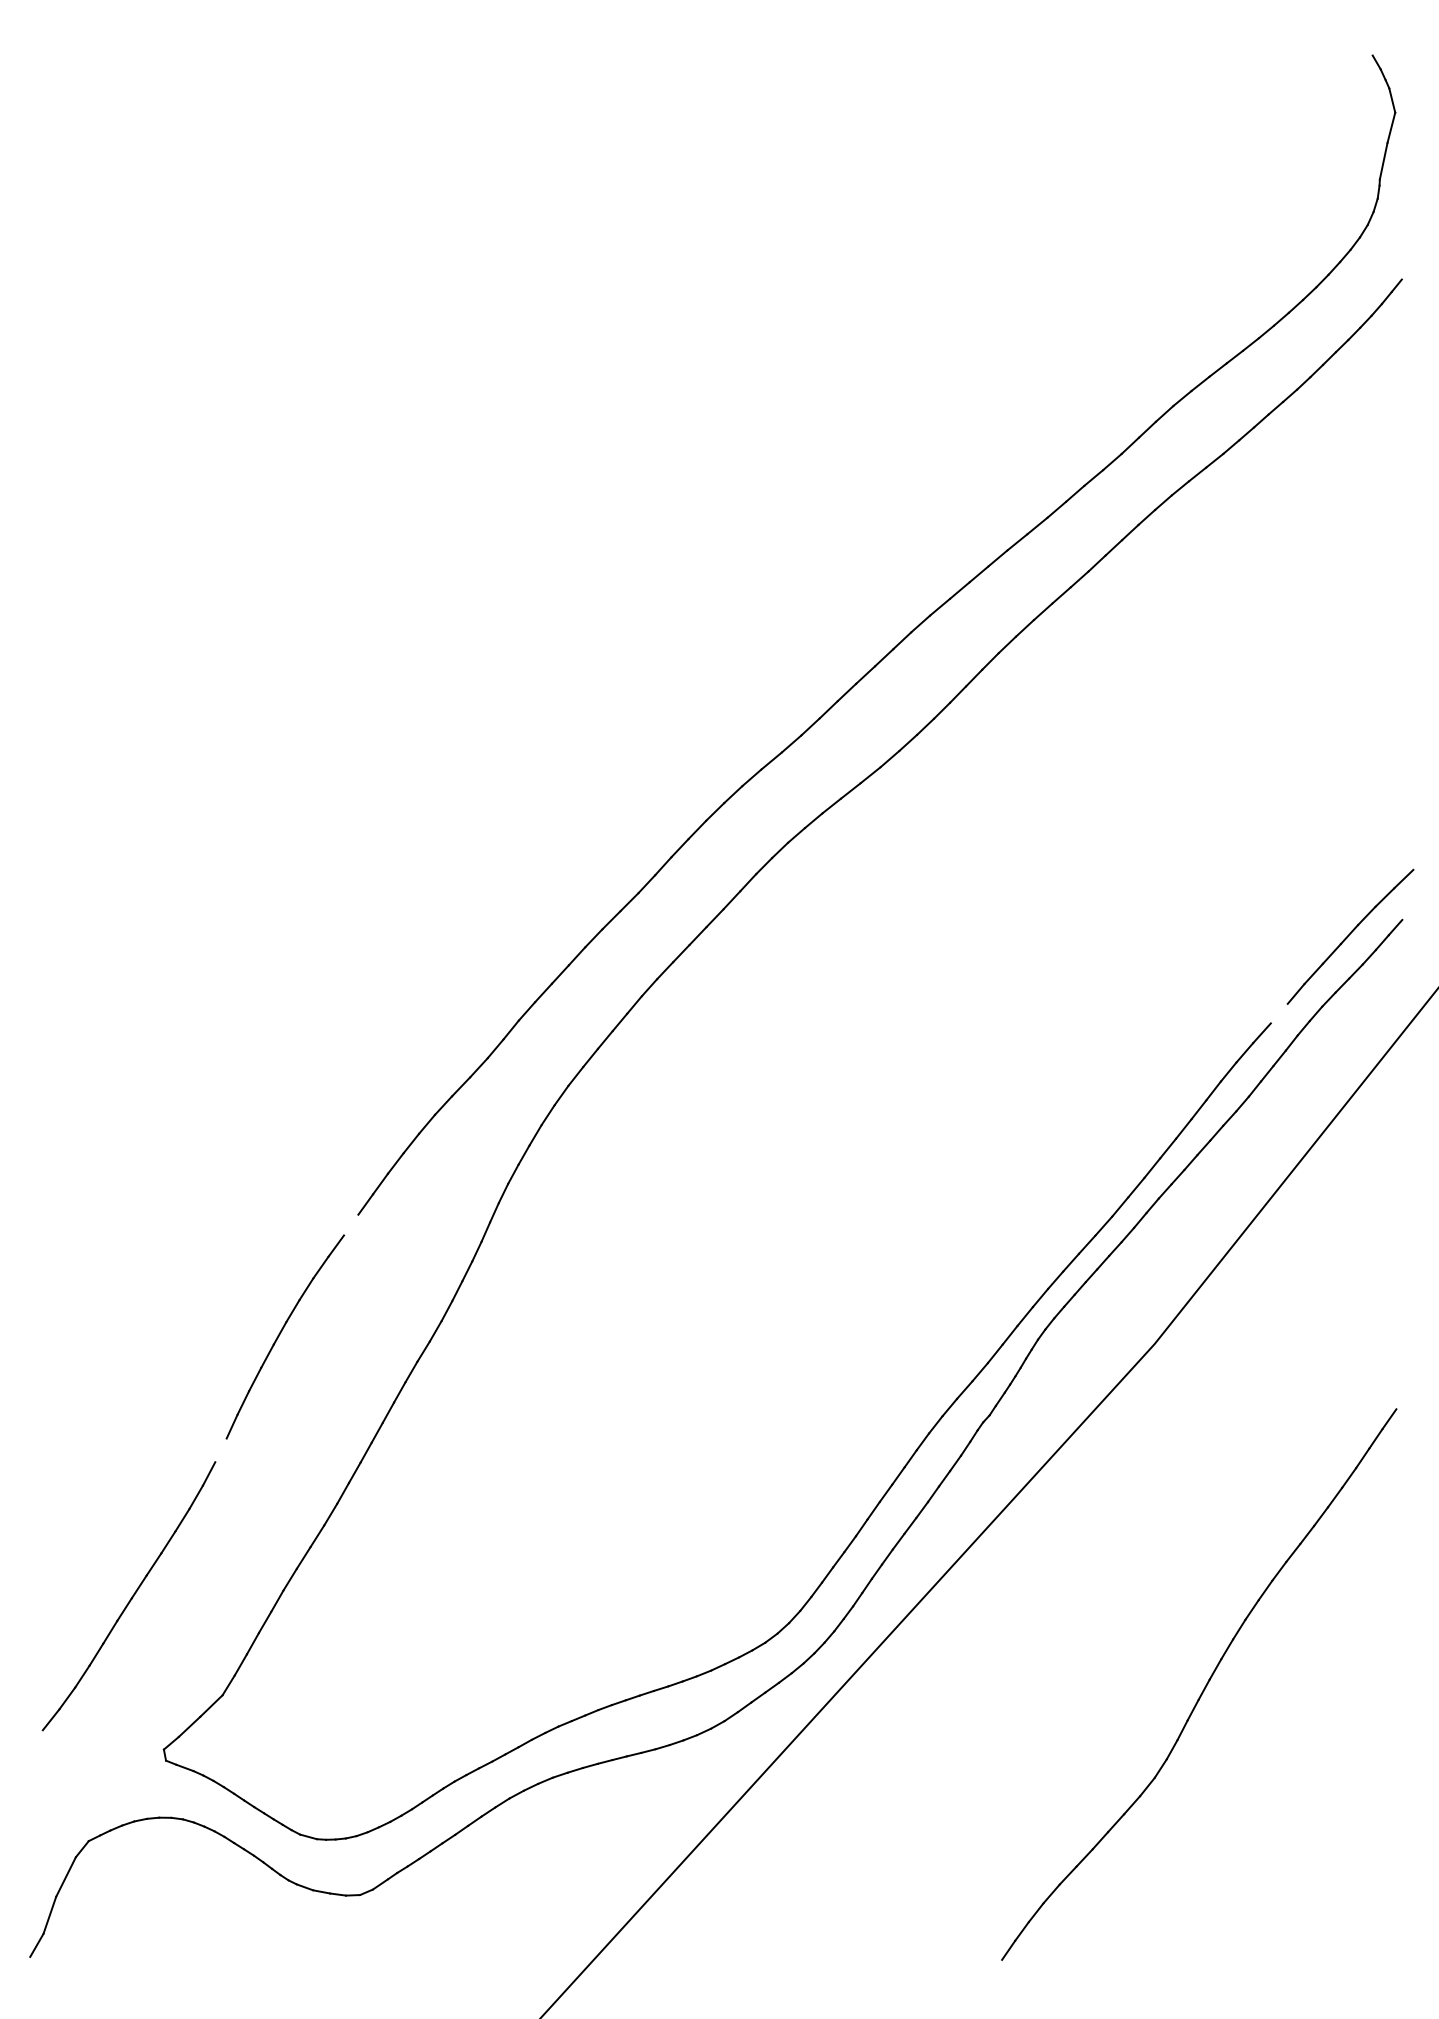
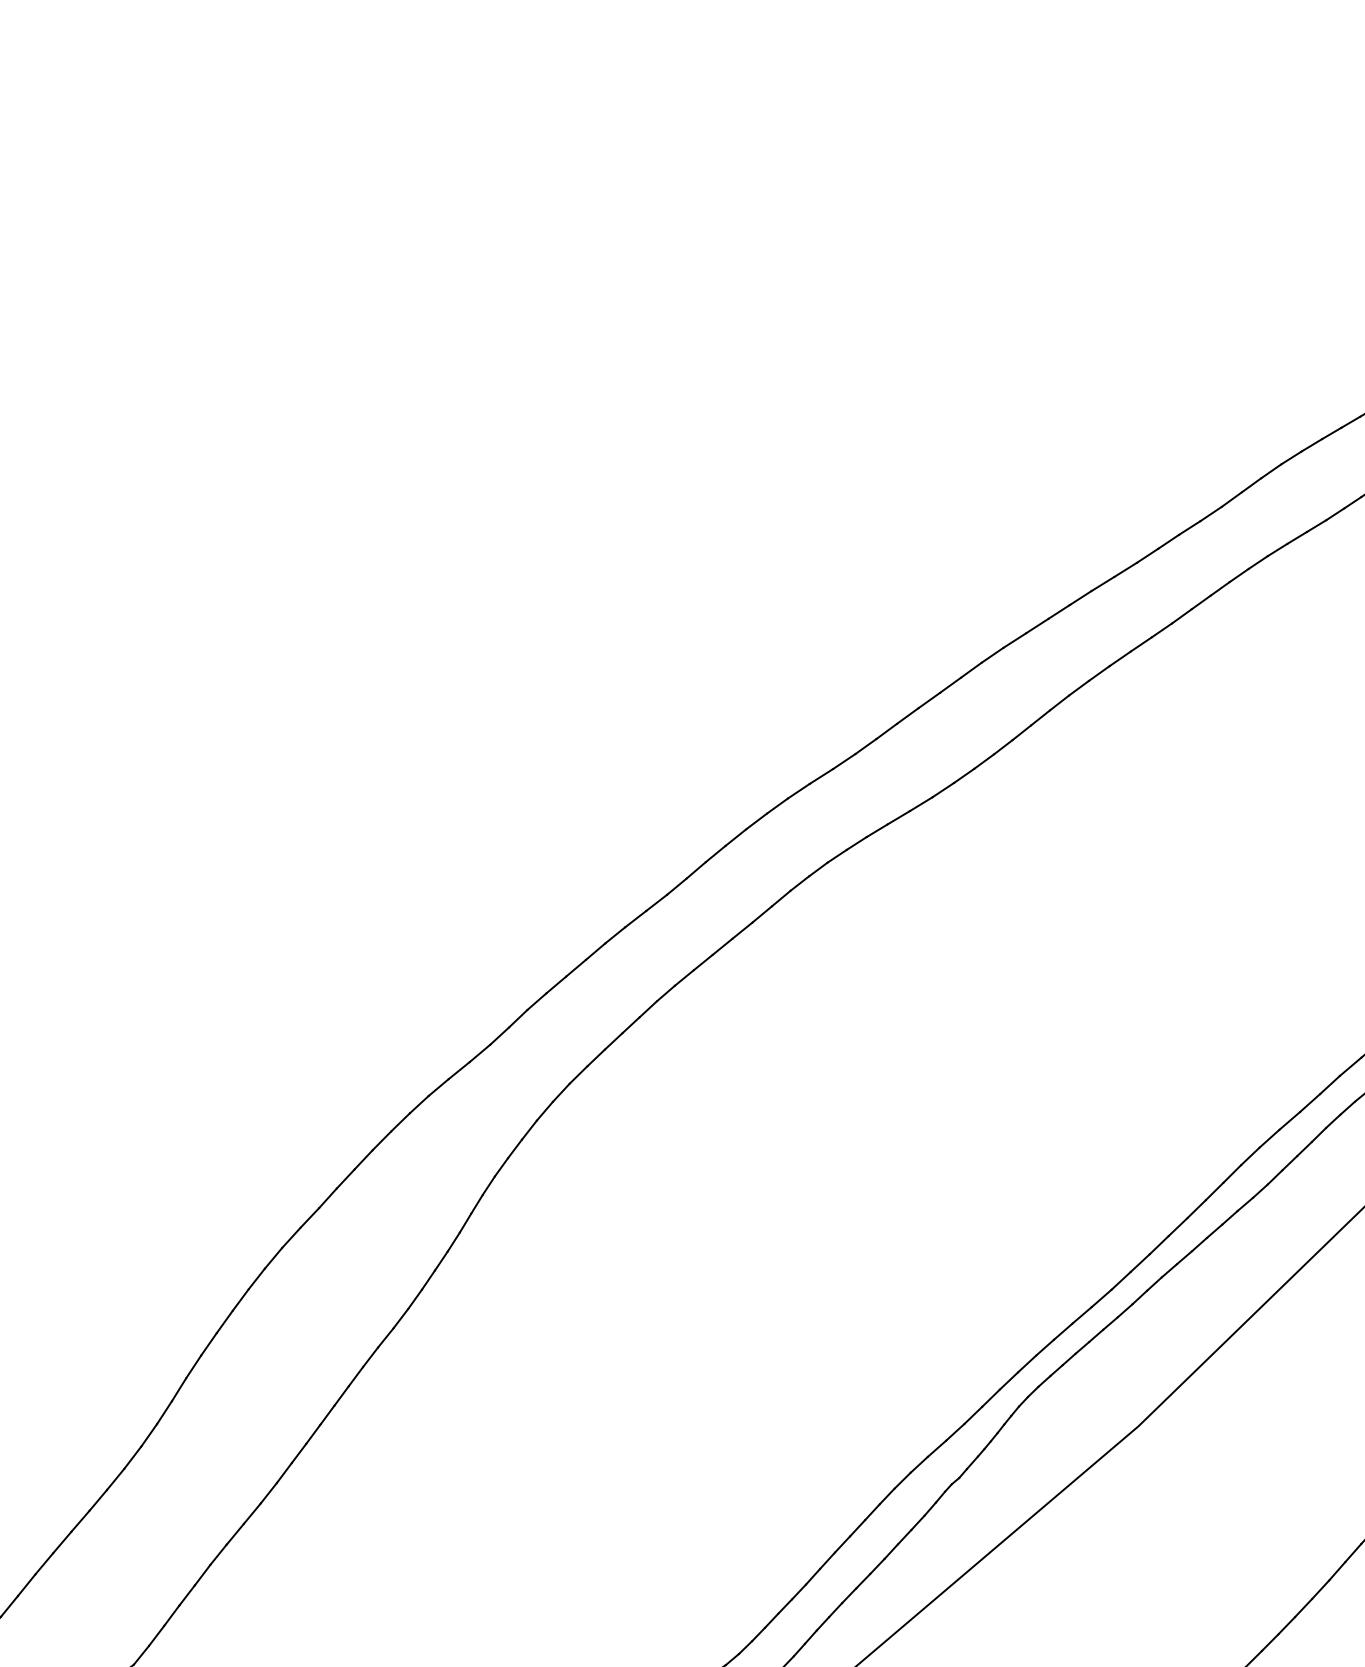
line: (1278, 1013) -> (1309, 1102), added
line: (351, 1224) -> (328, 1197), added
line: (220, 1450) -> (163, 1412), added

